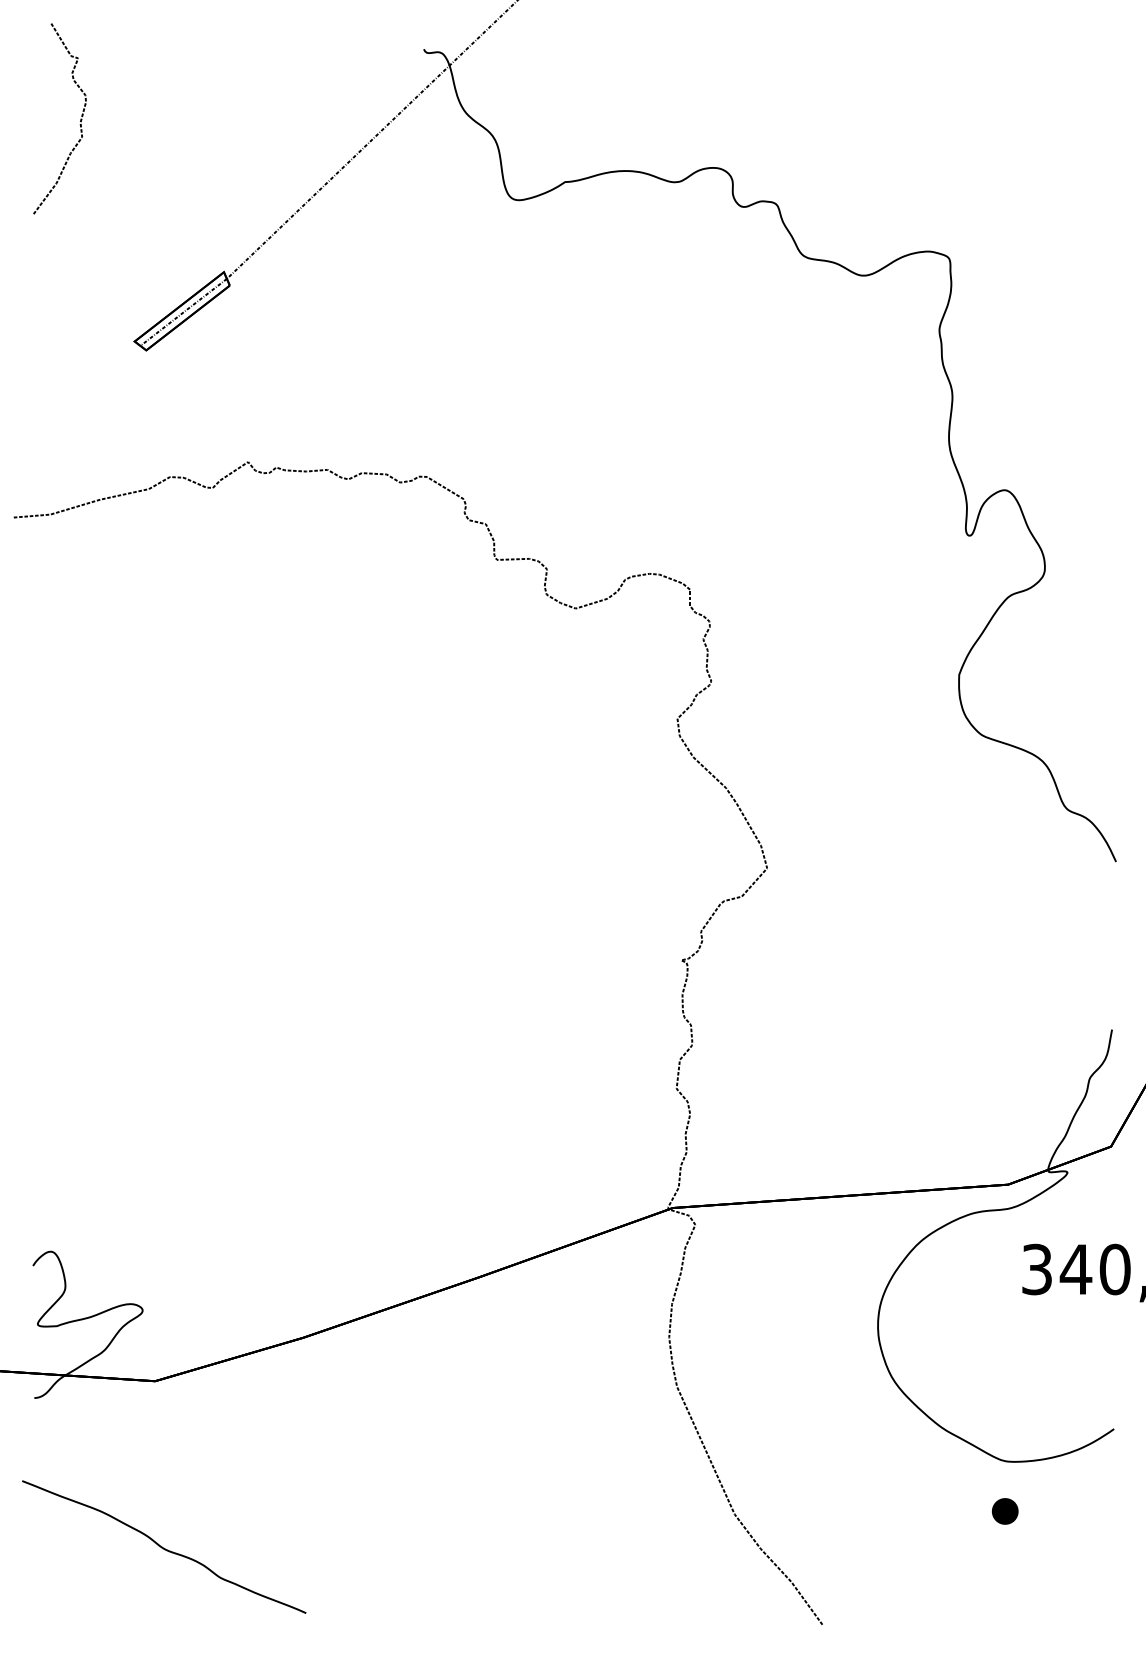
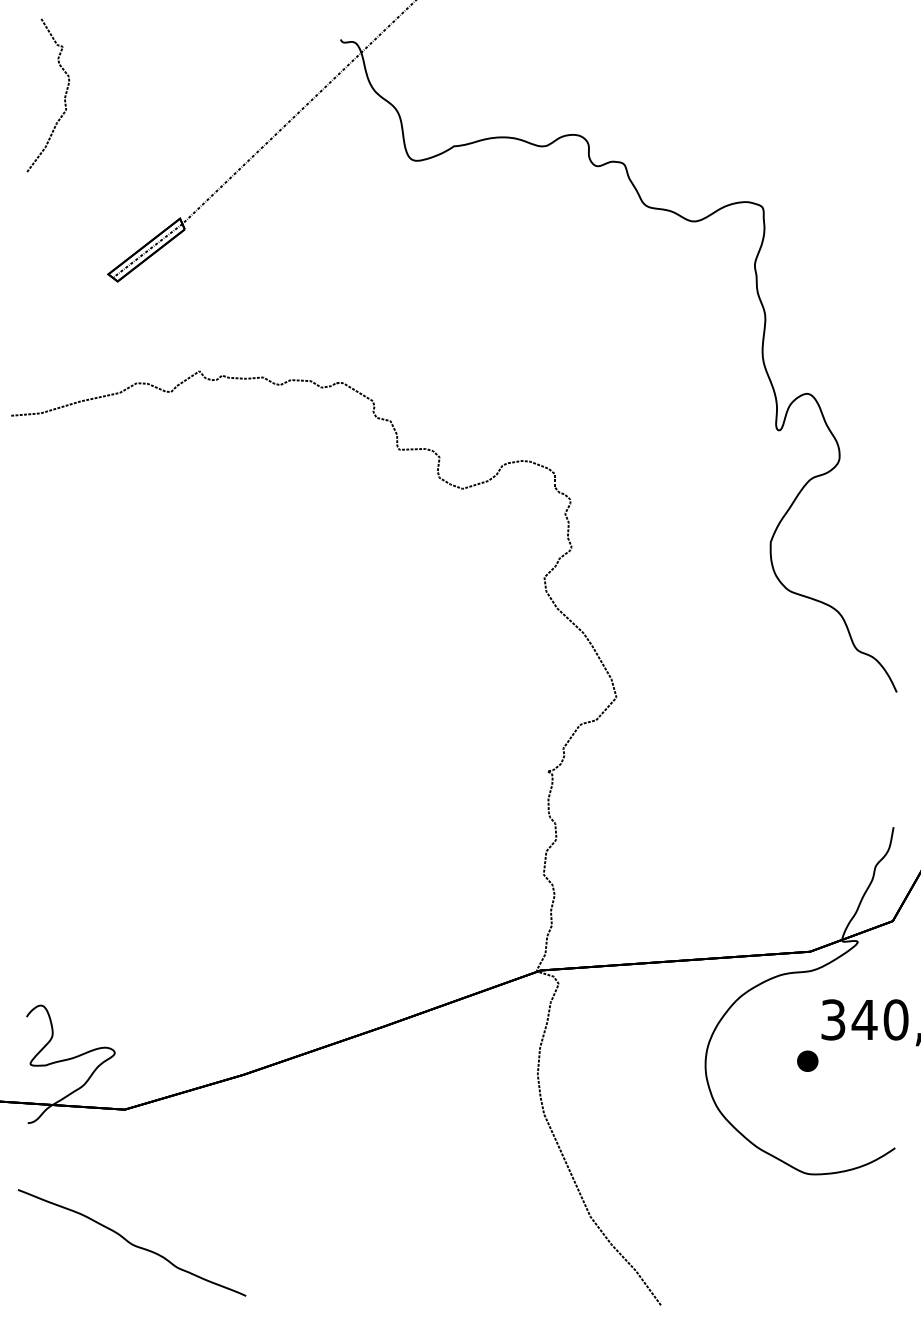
part: (1004, 1510) -> (807, 1060), moved

